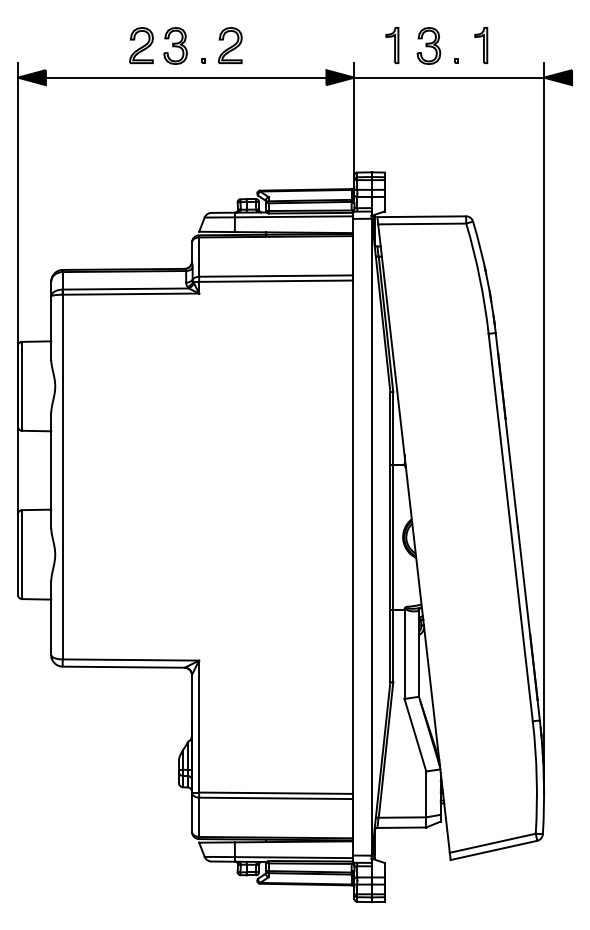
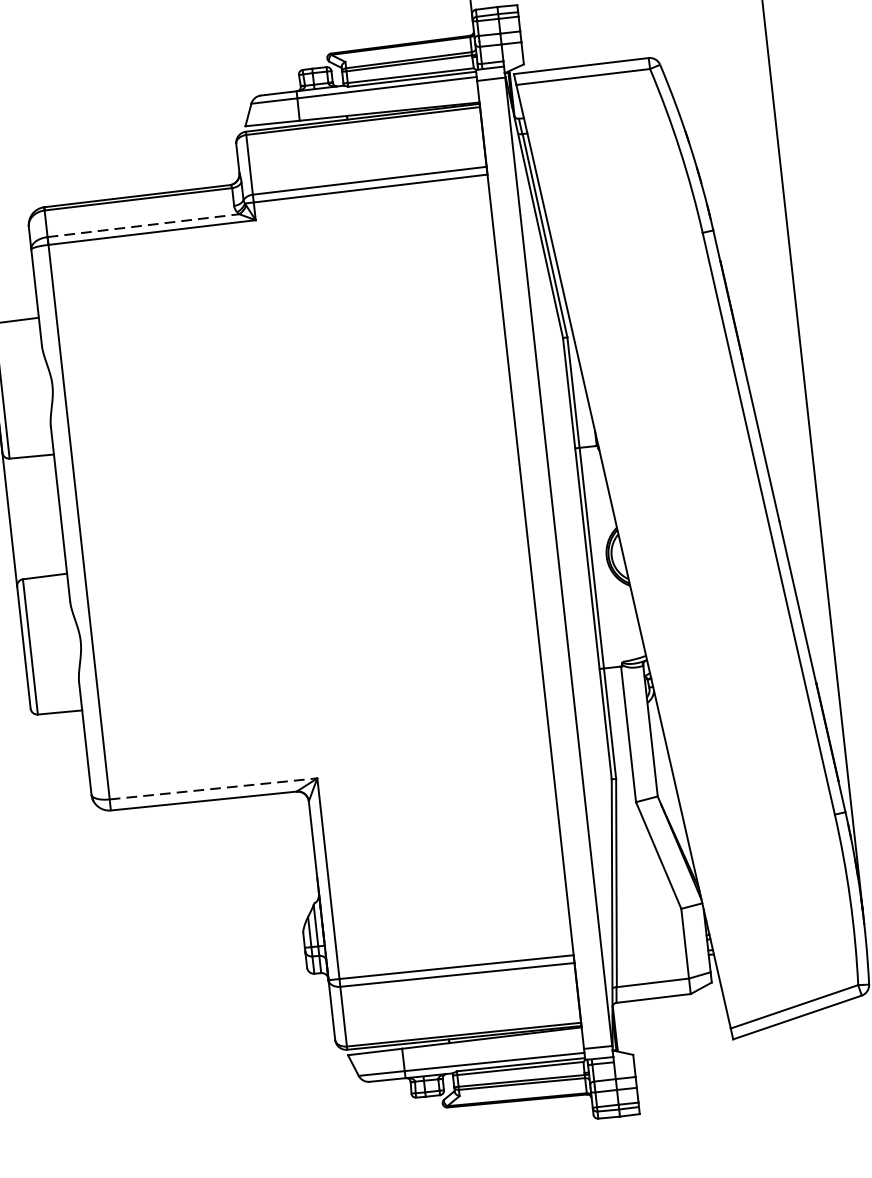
line: (126, 289) -> (144, 226), solid -> dashed
line: (131, 660) -> (214, 789), solid -> dashed

